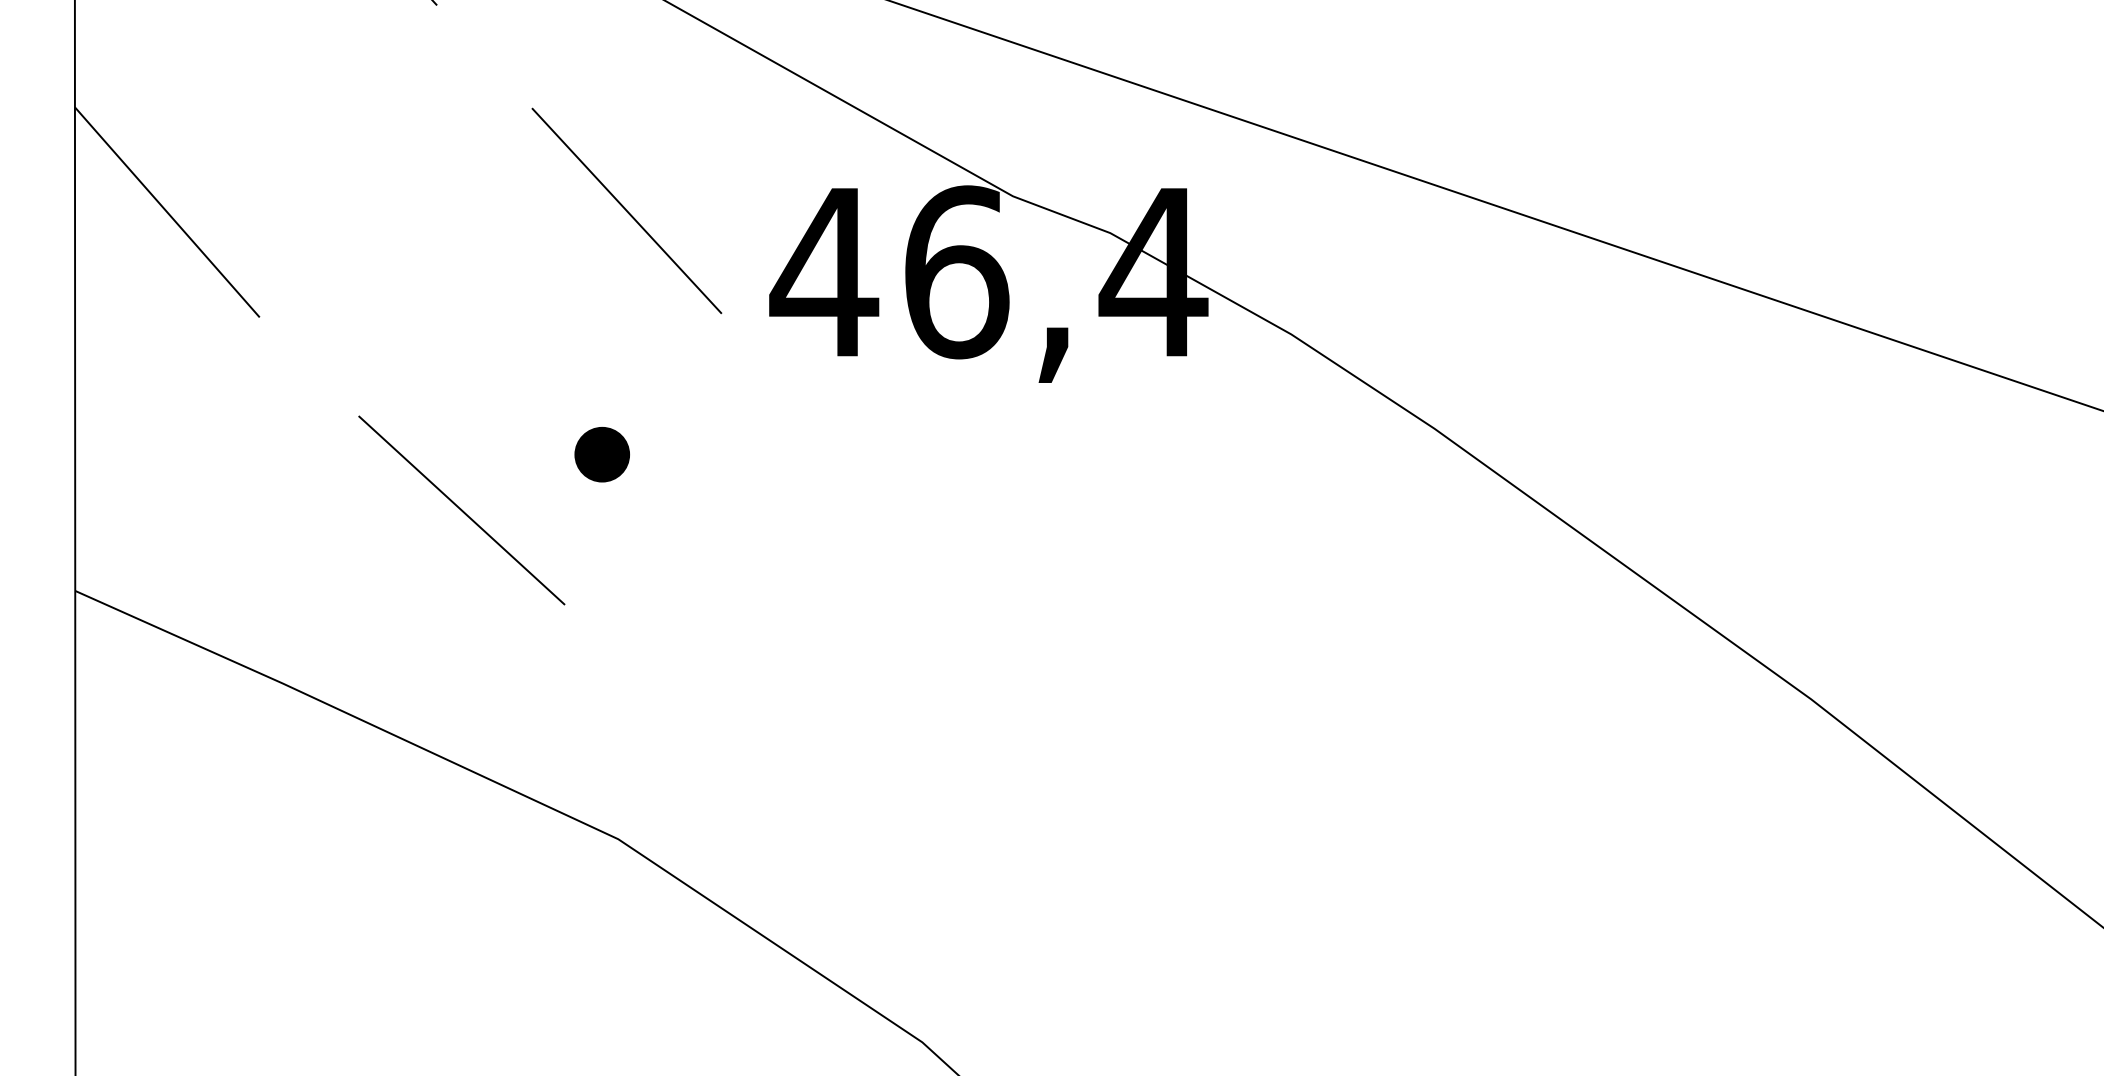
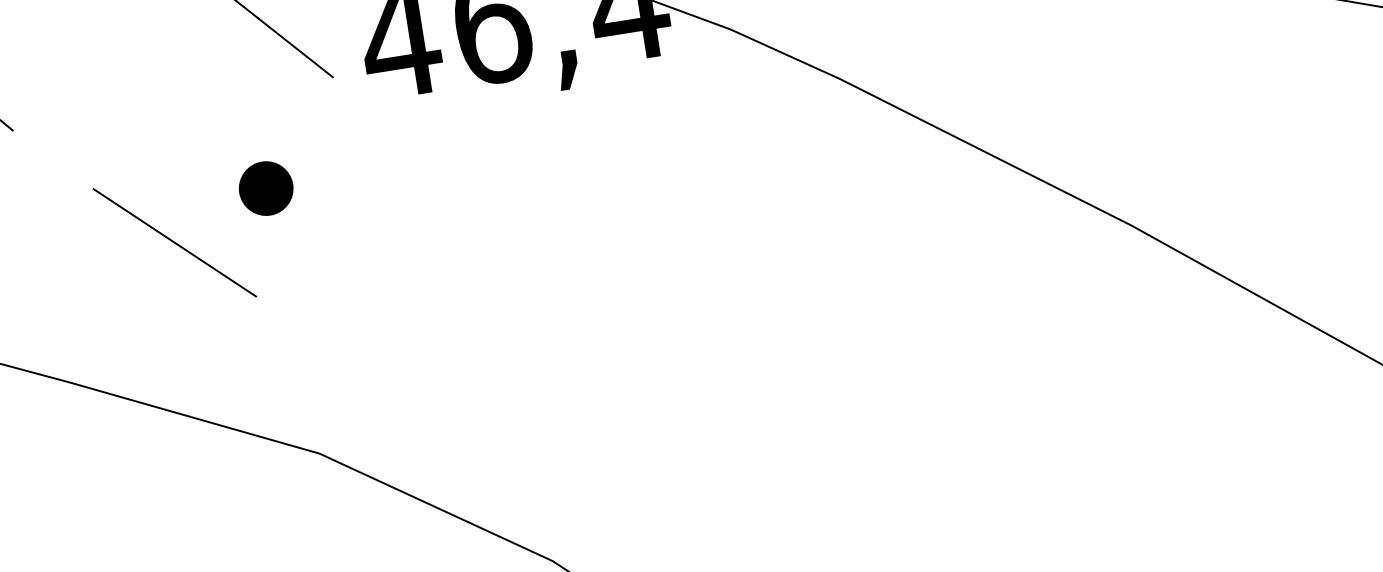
part: (601, 454) -> (265, 188), size x1.4

